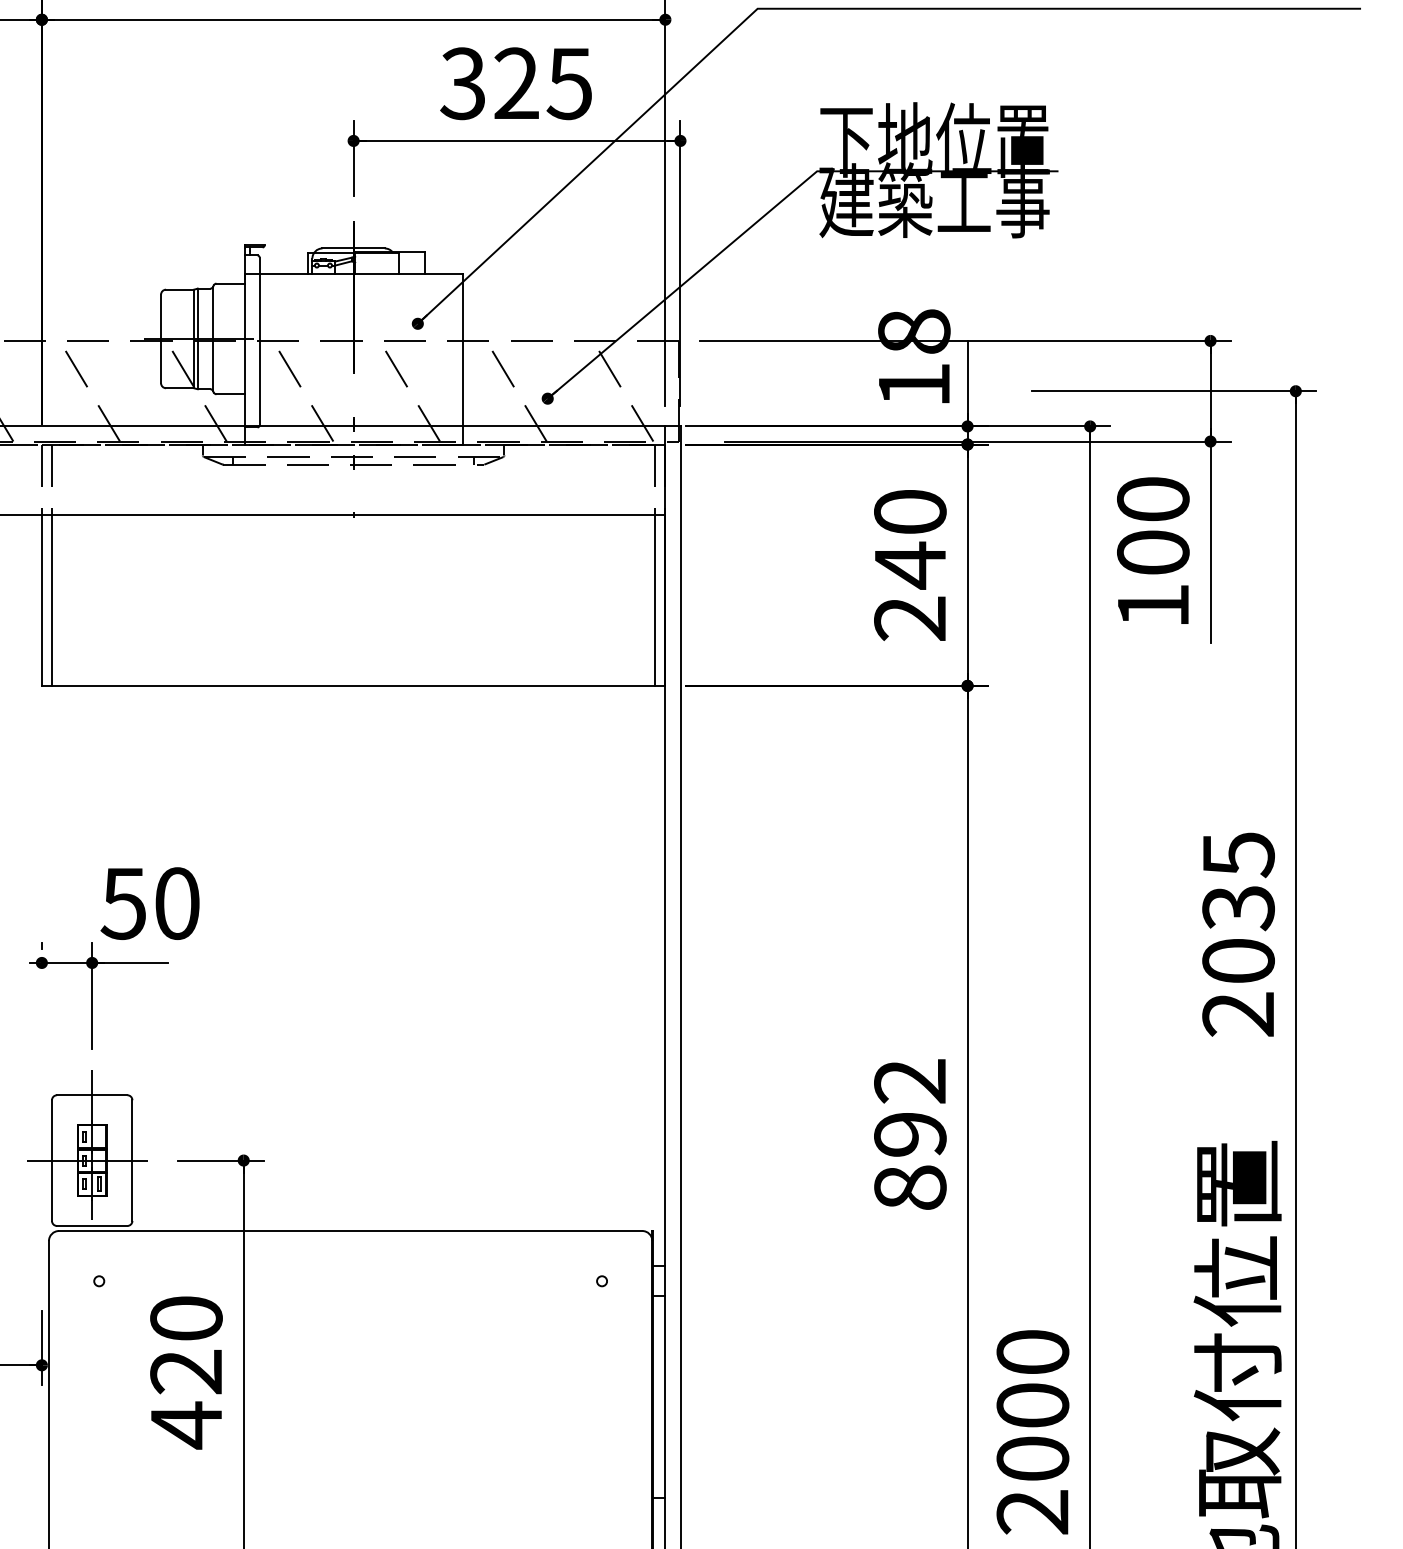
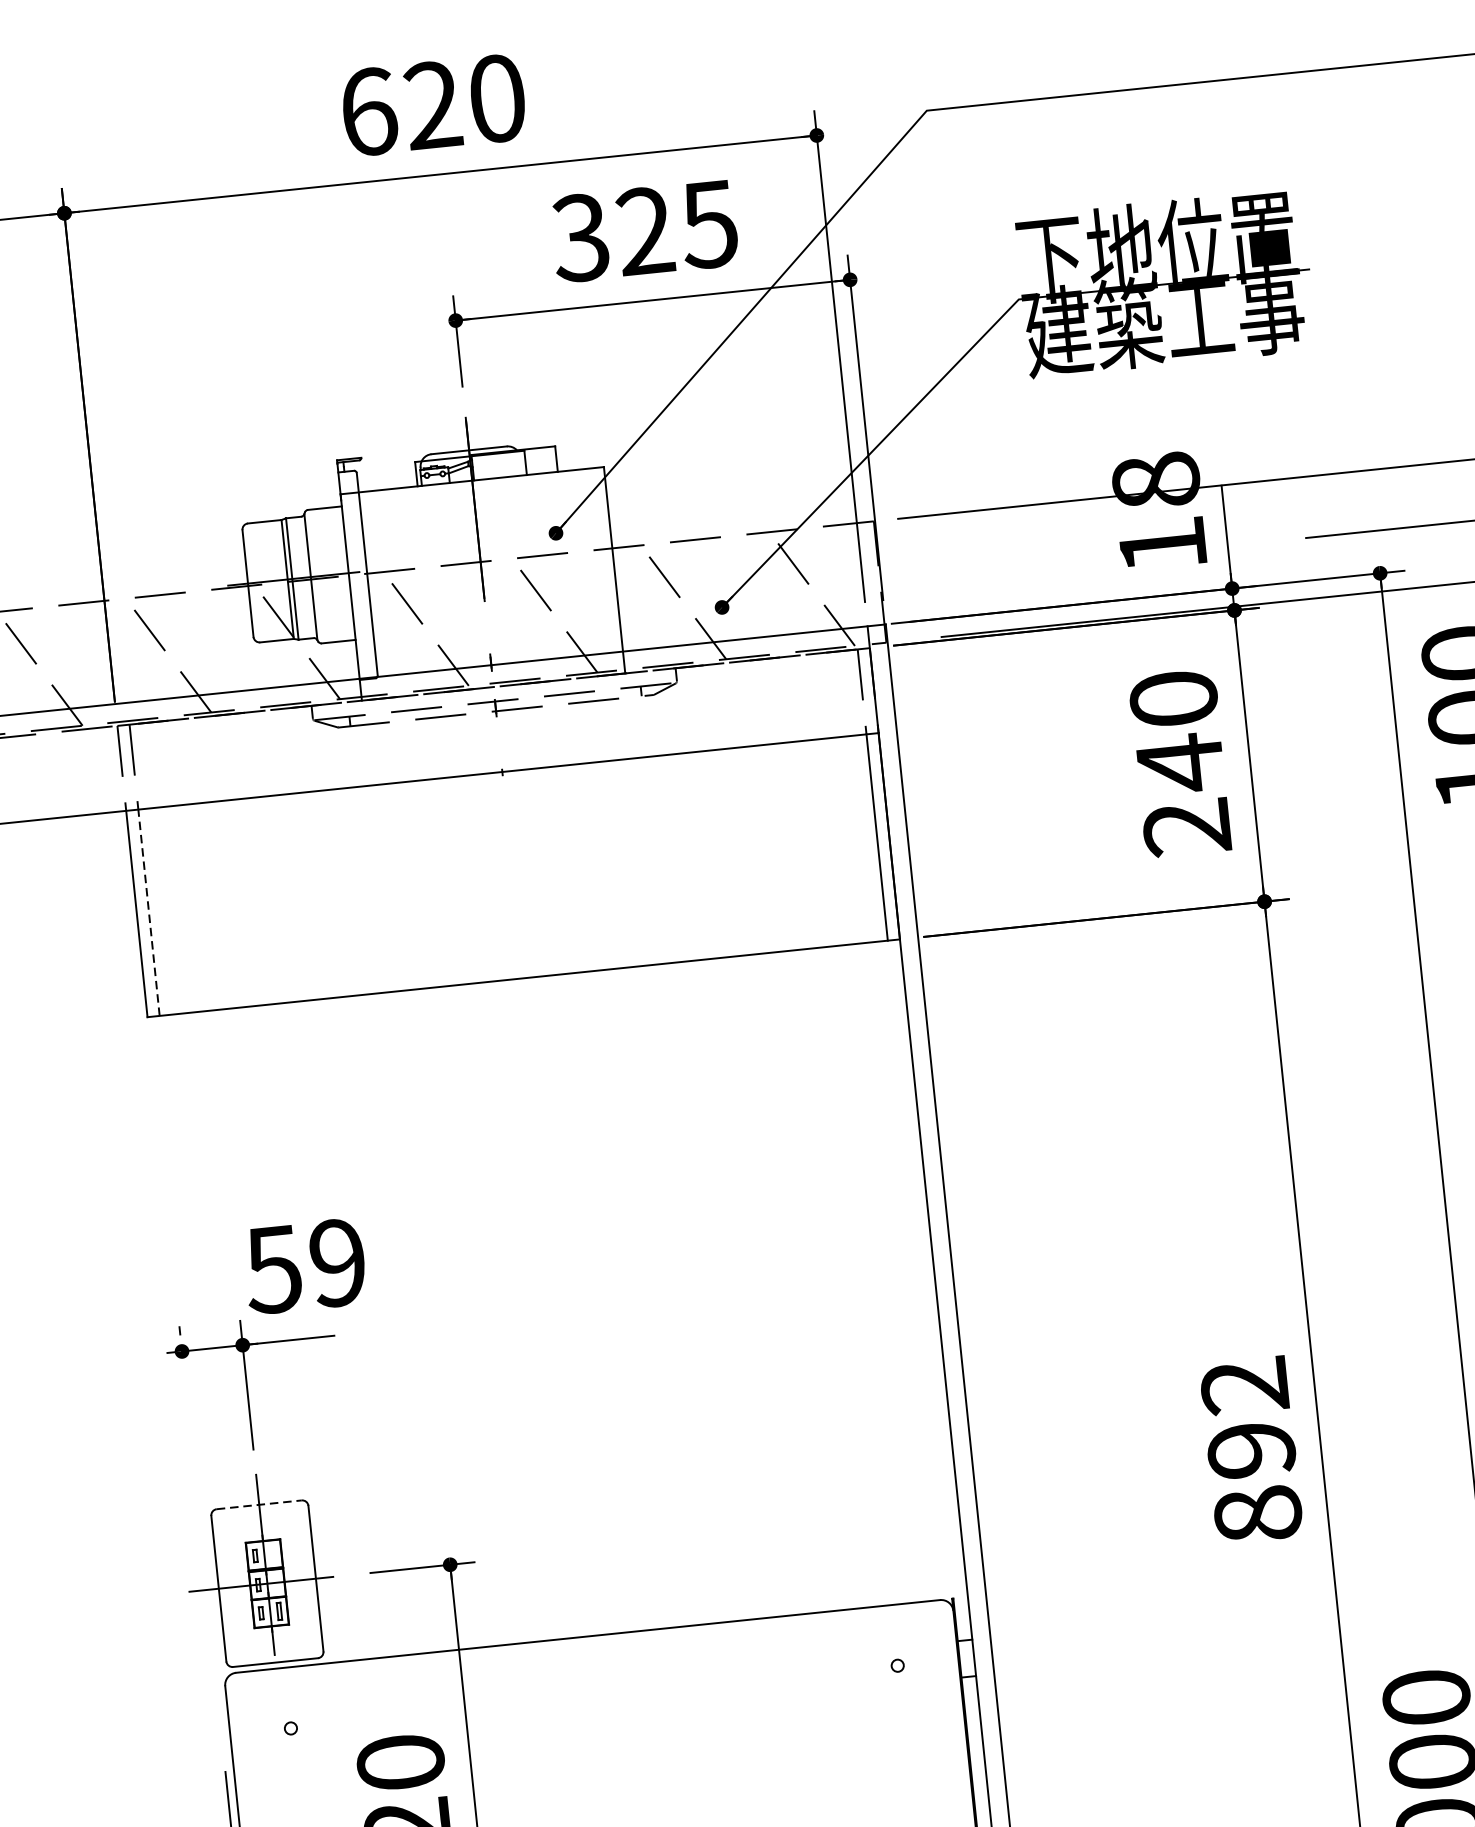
line: (51, 599) -> (148, 911), solid -> dashed
text: (177, 903) -> (338, 1262), 50 -> 59
line: (92, 1095) -> (259, 1505), solid -> dashed

